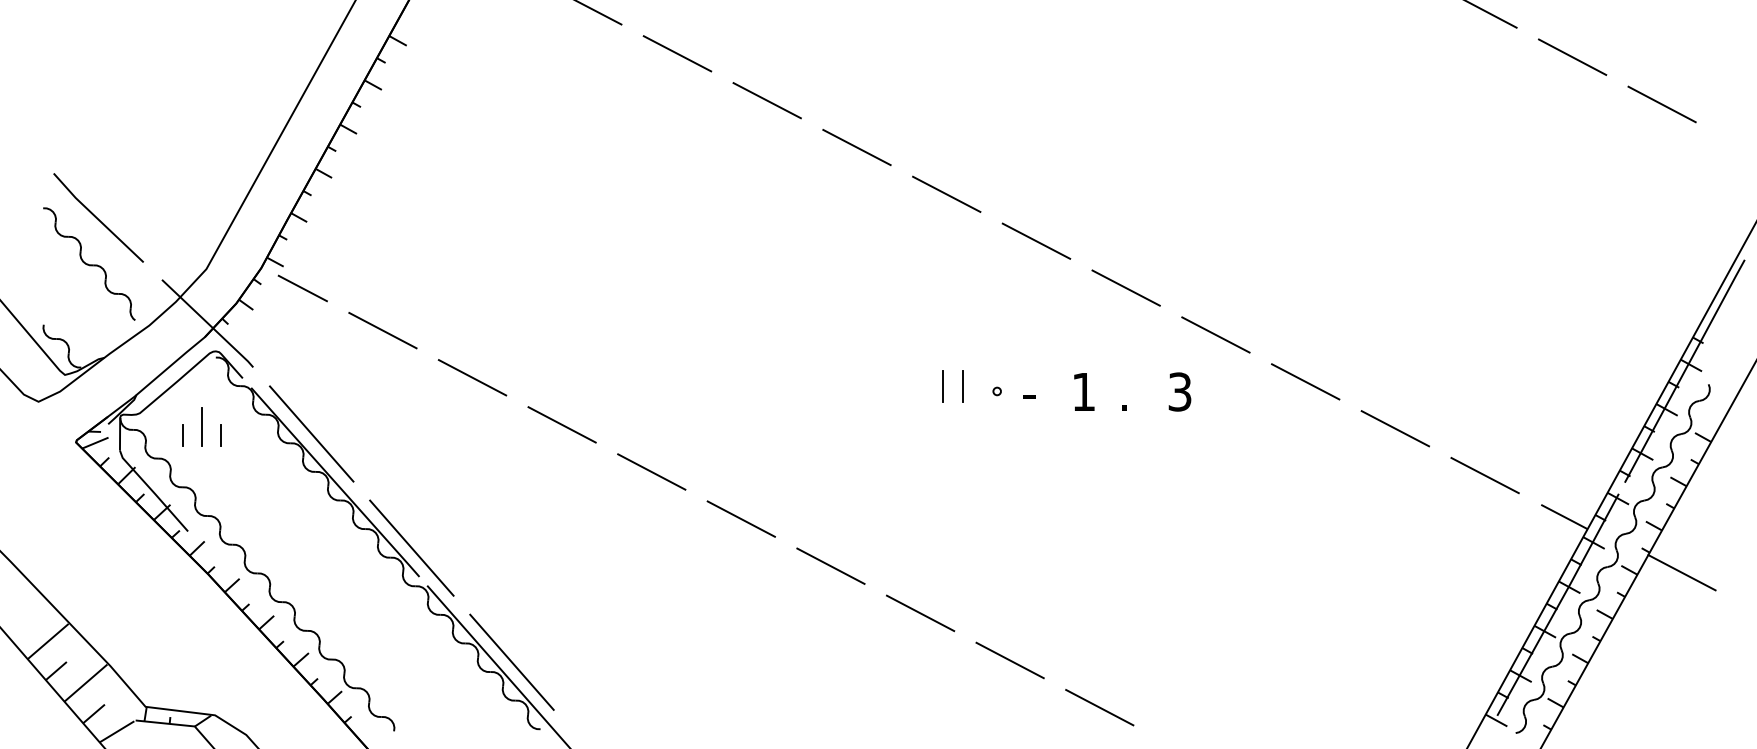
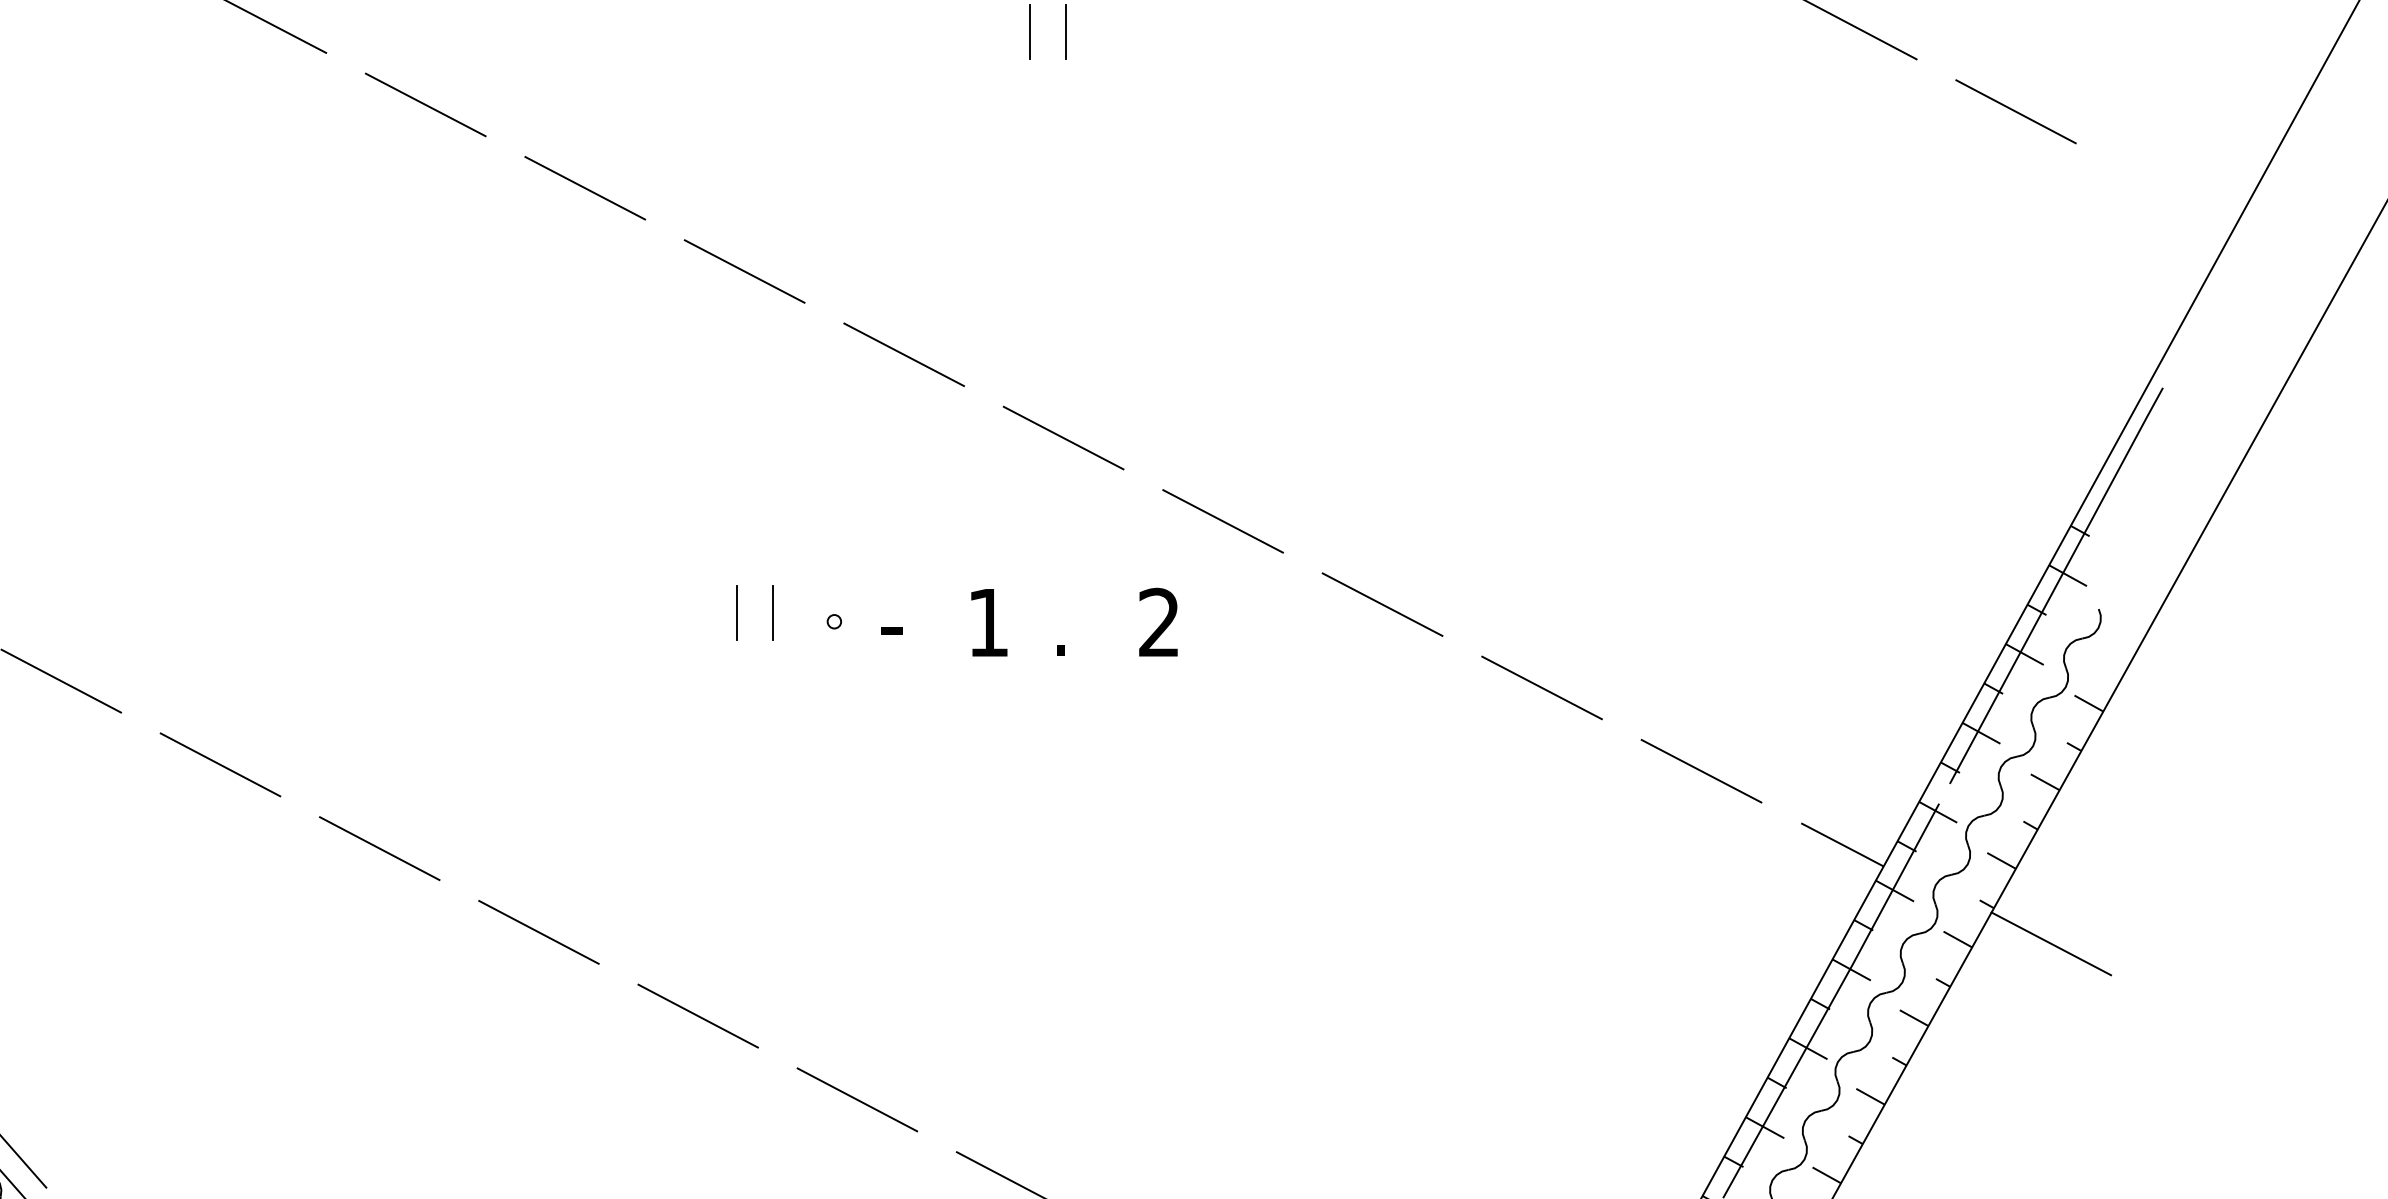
line: (1107, 59) -> (1030, 31), added
line: (1127, 59) -> (1065, 31), added
text: (1179, 391) -> (1158, 621), 3 -> 2

